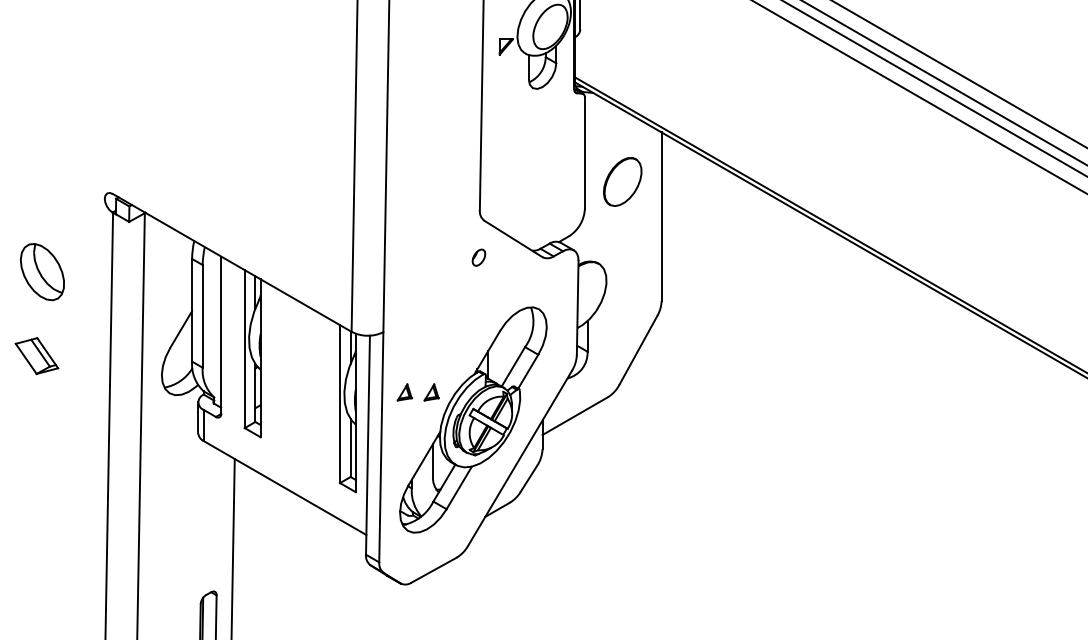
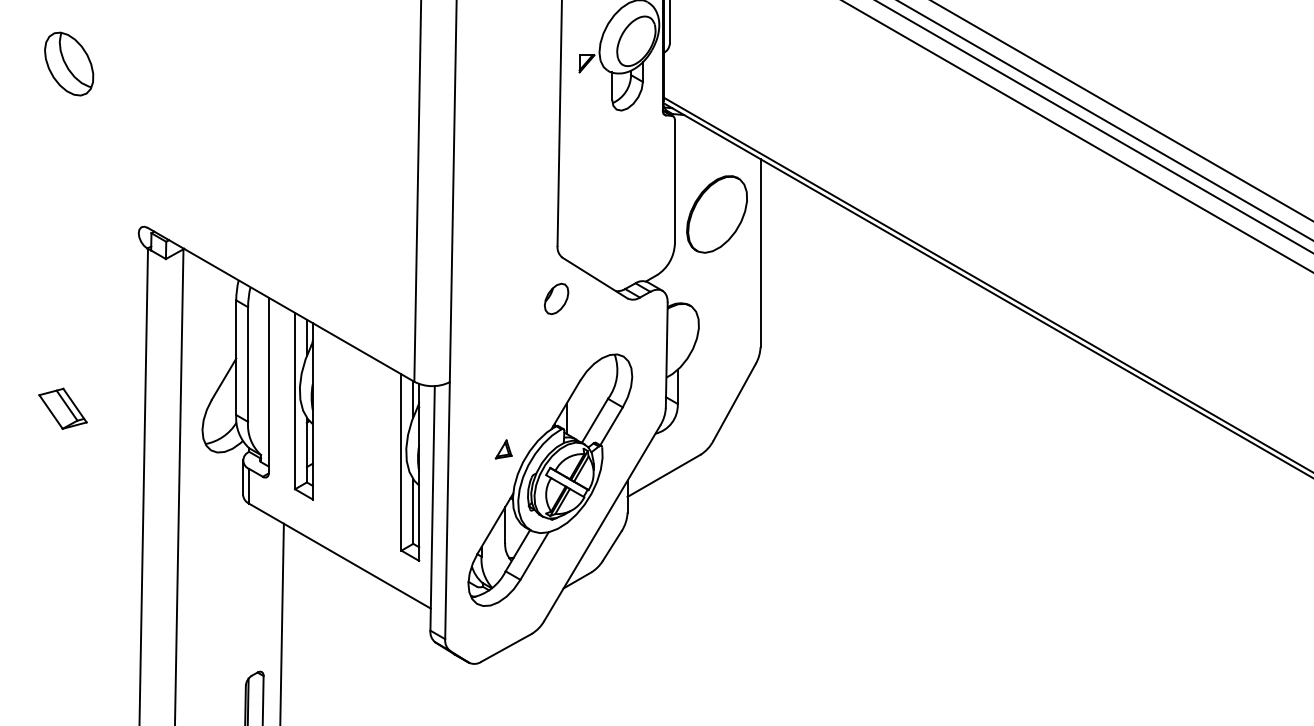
part: (622, 182) -> (716, 214), size x1.43
part: (478, 257) -> (556, 298), size x1.67
part: (42, 271) -> (69, 63), moved
part: (404, 392) -> (473, 449), removed

